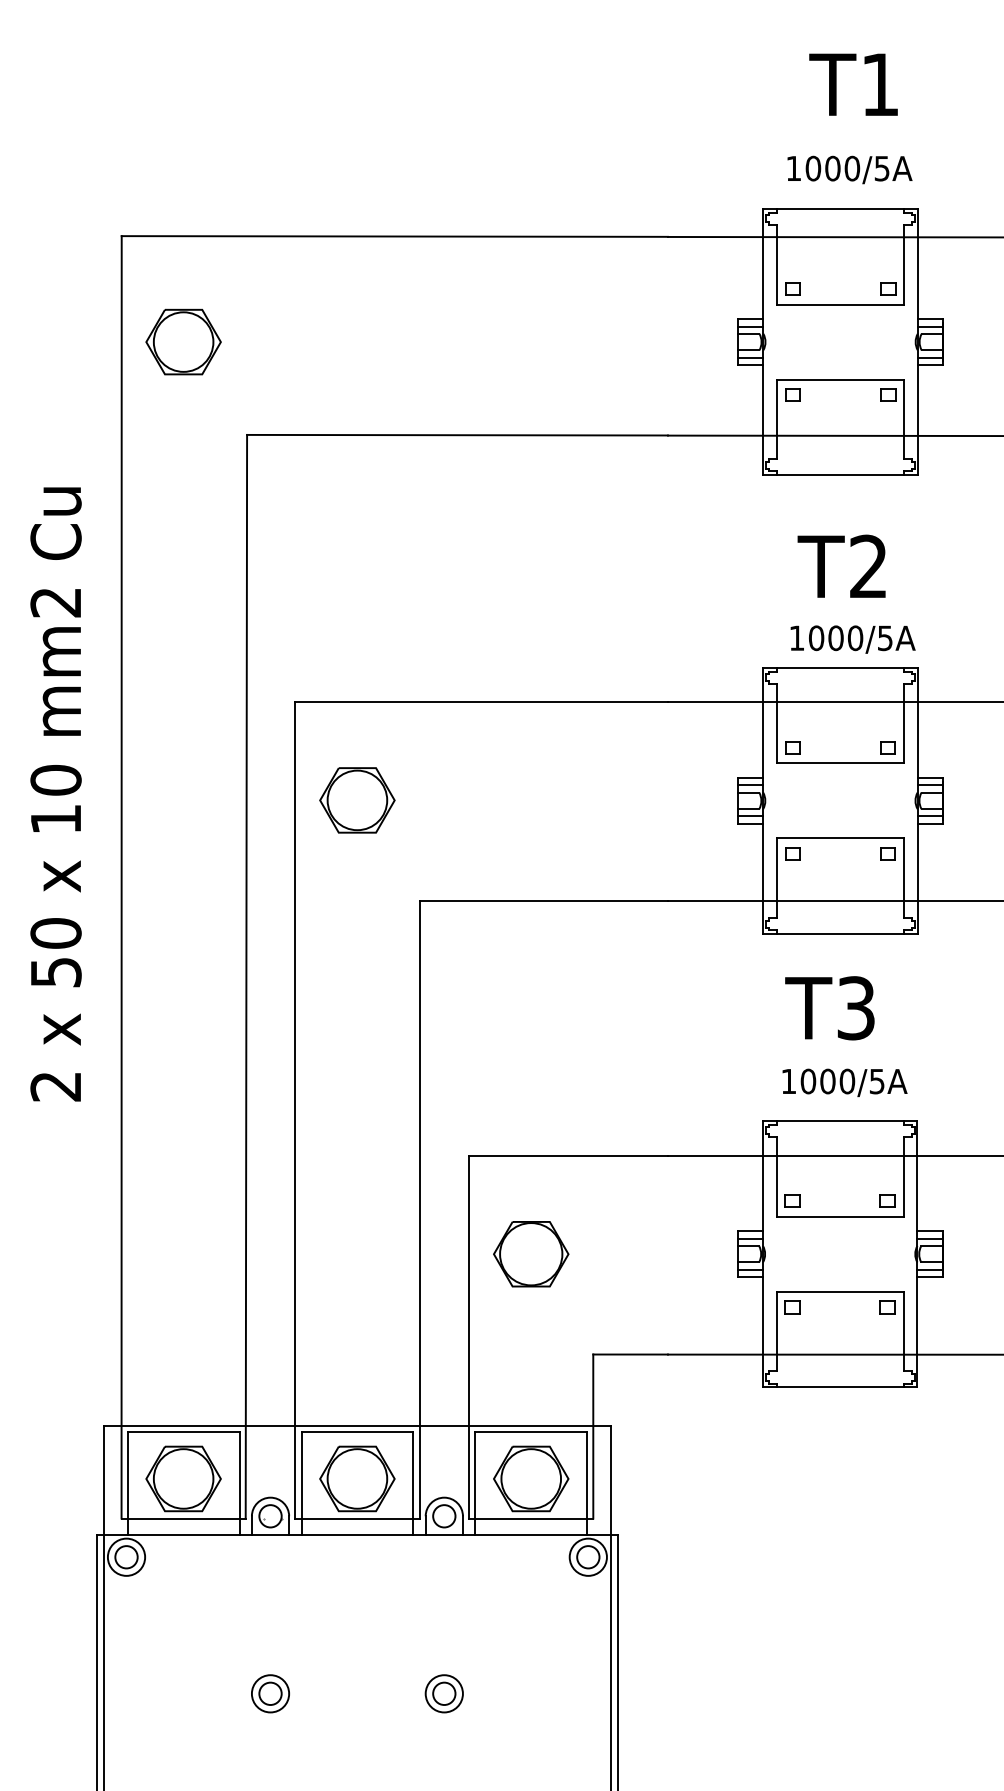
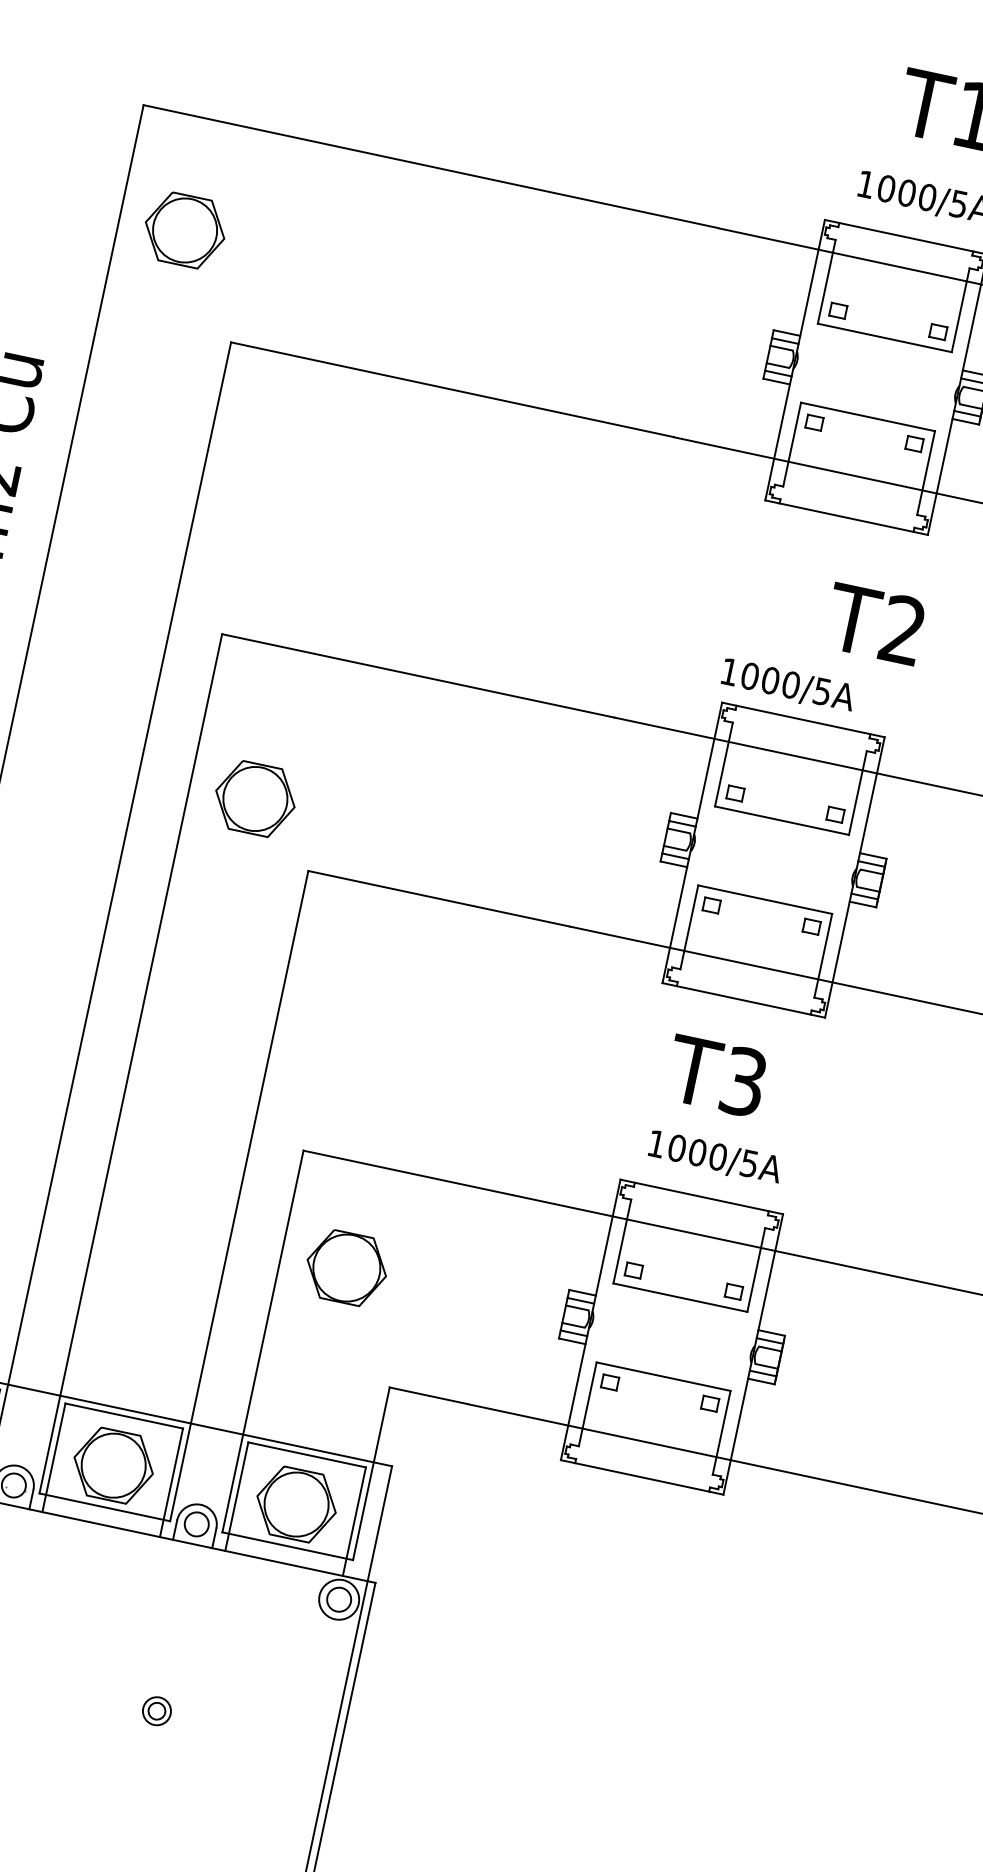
text: (841, 565) -> (874, 622), moved
text: (852, 639) -> (787, 685), moved
part: (357, 800) -> (255, 799), moved
part: (443, 1693) -> (156, 1710), size x0.7

